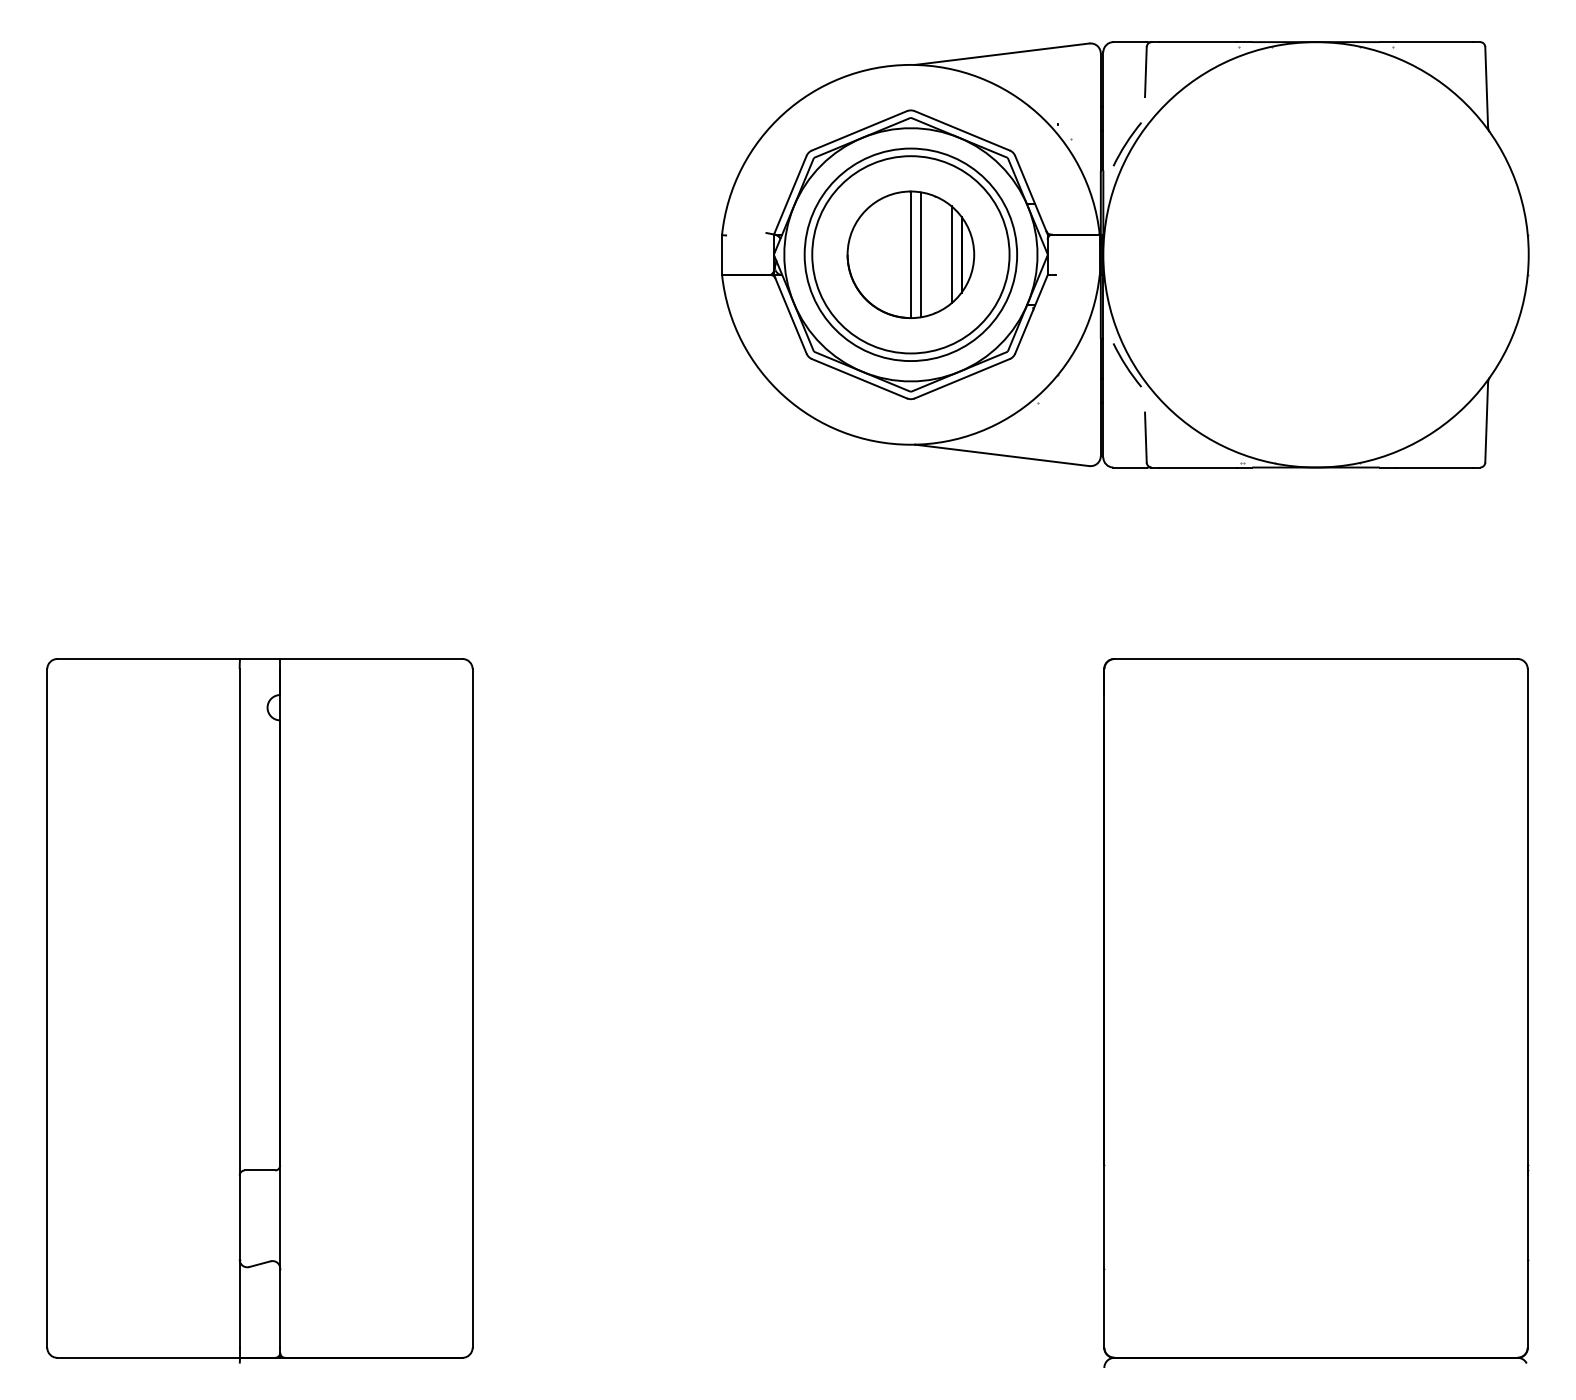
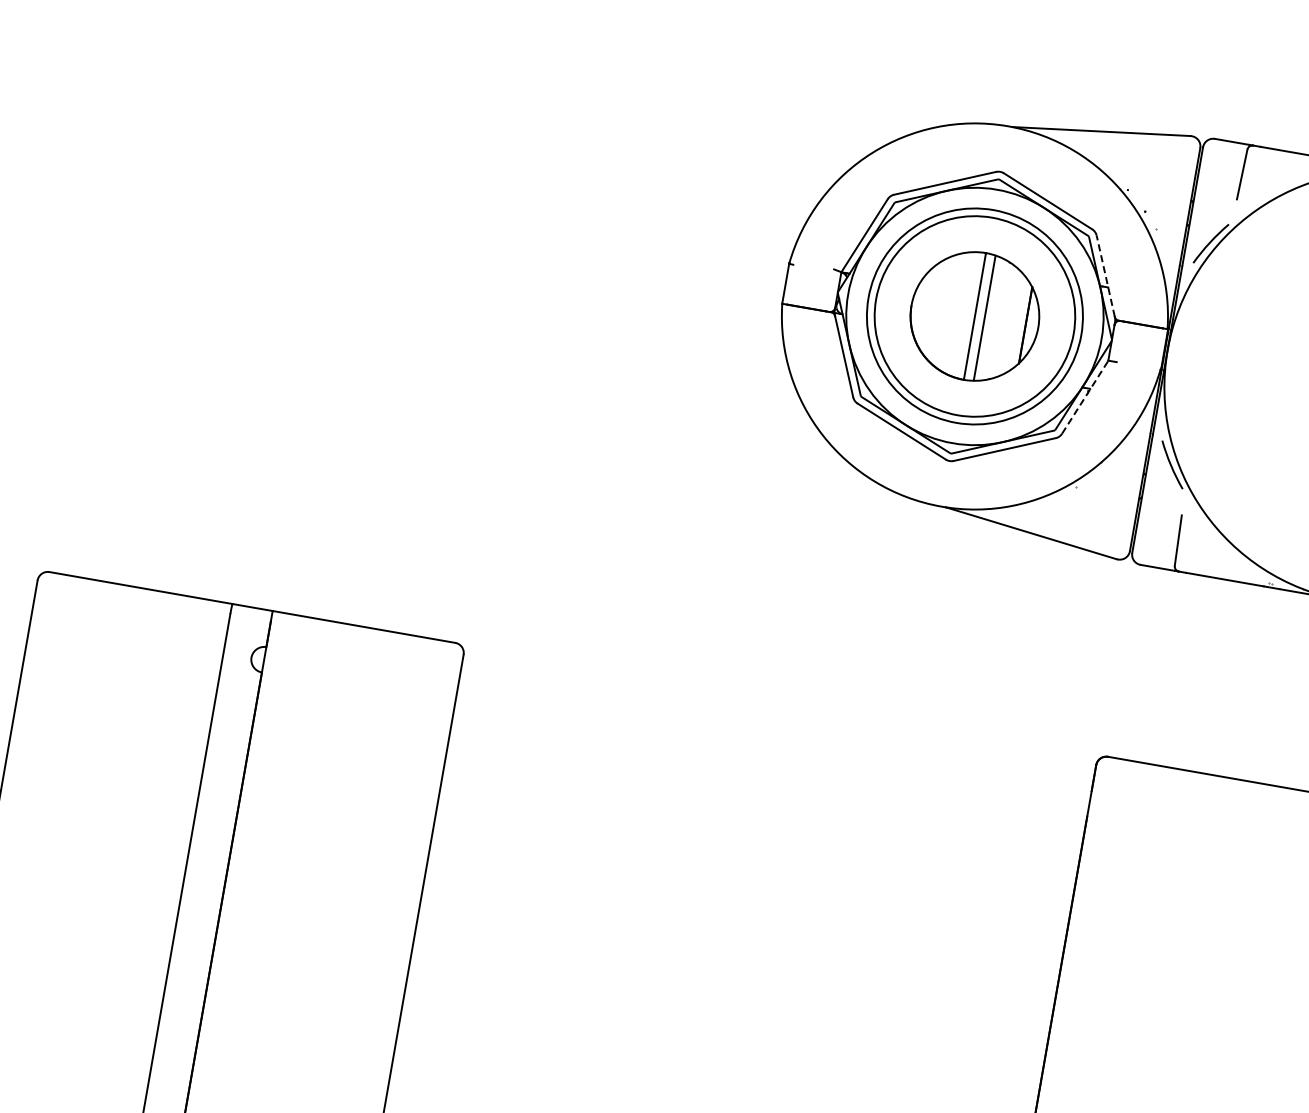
line: (1030, 193) -> (1105, 275), solid -> dashed
line: (951, 254) -> (1015, 323), removed
line: (1031, 314) -> (1085, 397), solid -> dashed

